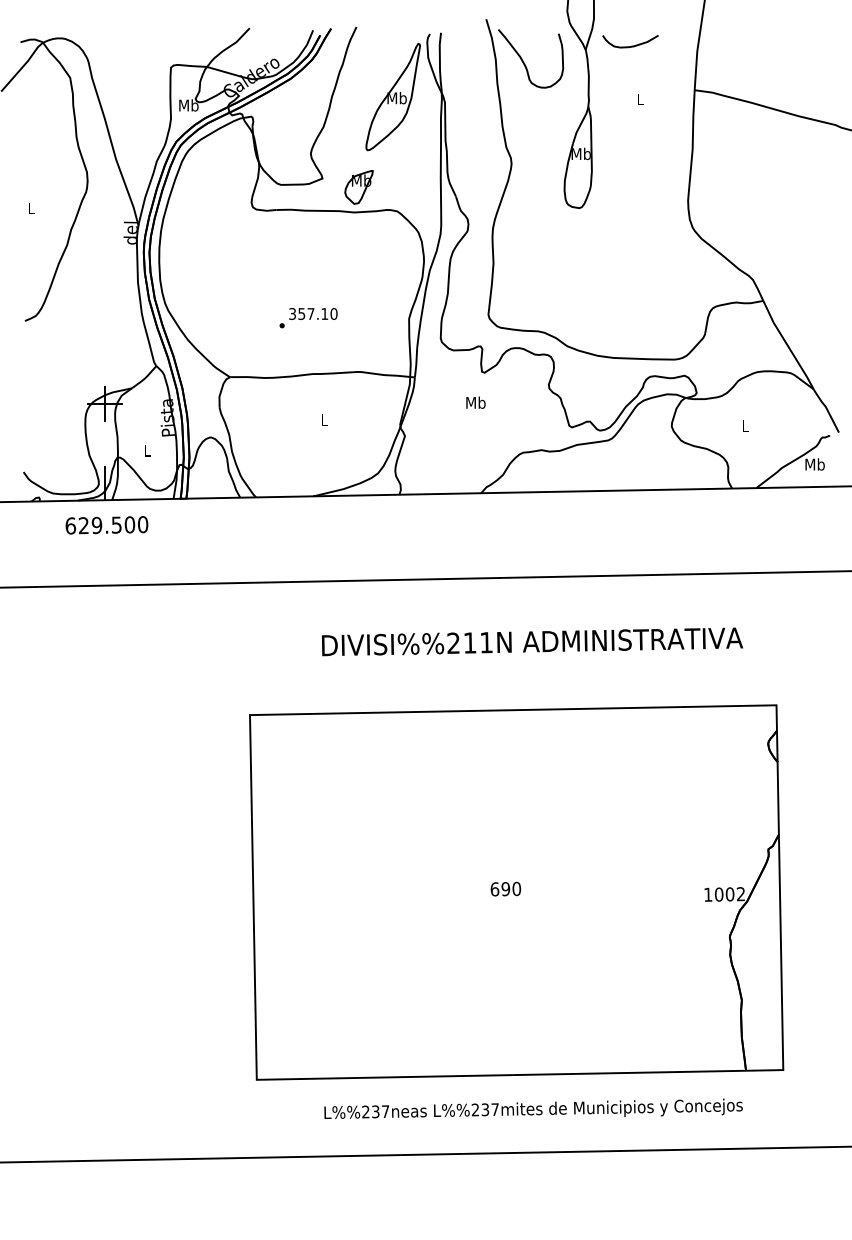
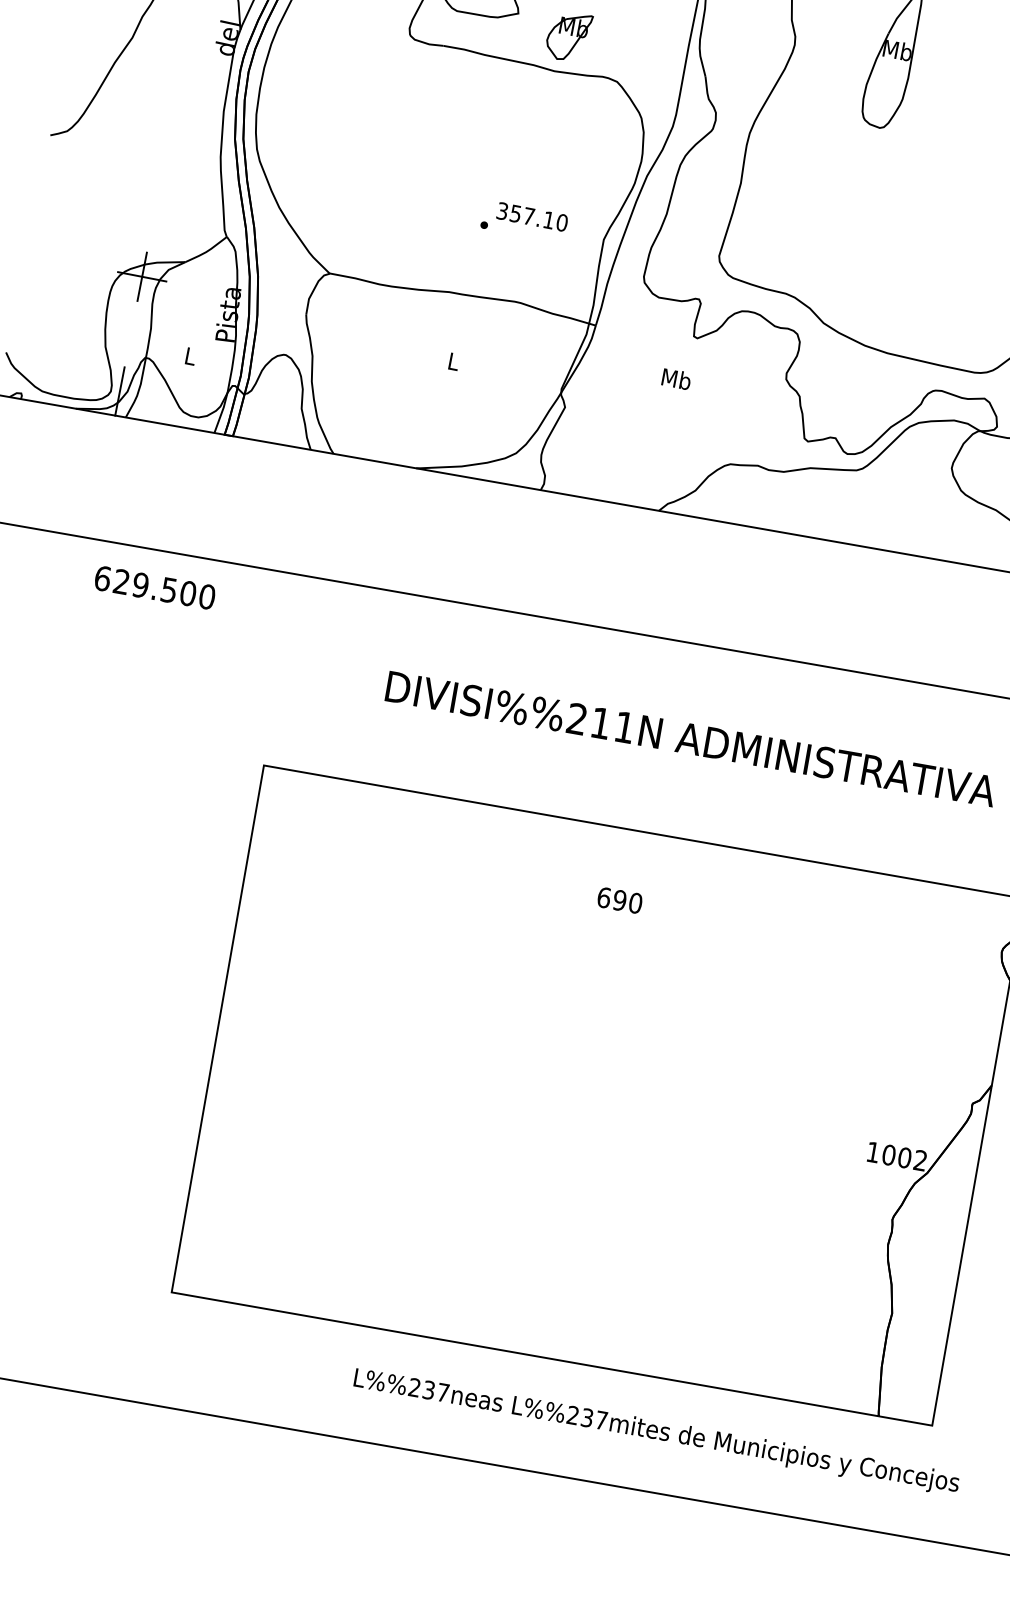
text: (308, 318) -> (524, 222), moved
text: (106, 525) -> (154, 587), moved
text: (505, 888) -> (619, 899), moved
text: (533, 1108) -> (656, 1429), moved

